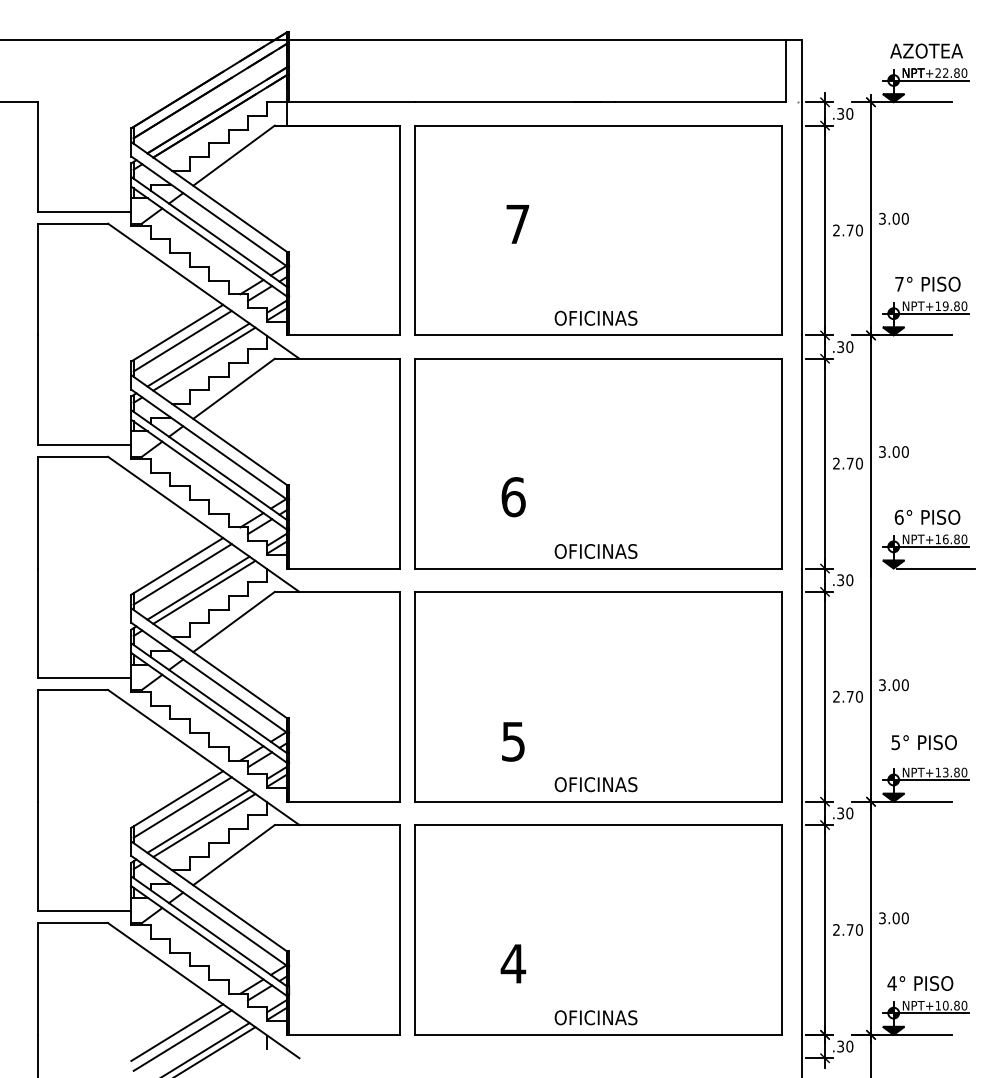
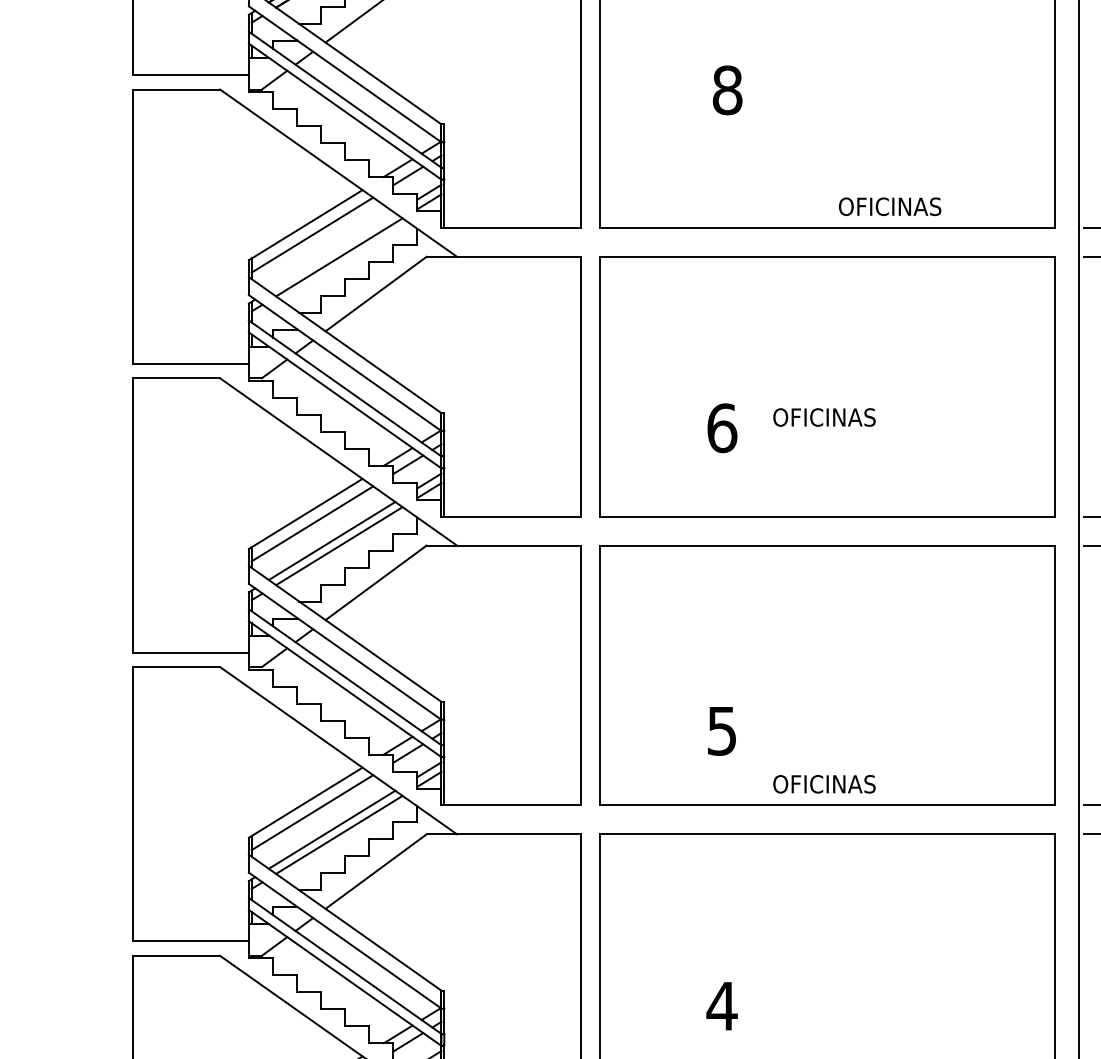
text: (517, 224) -> (727, 90), 7 -> 8
text: (595, 317) -> (889, 205), moved
line: (198, 354) -> (332, 251), removed
text: (595, 551) -> (823, 417), moved

